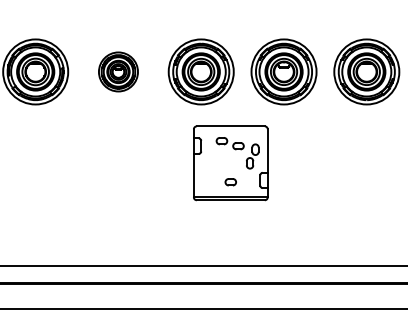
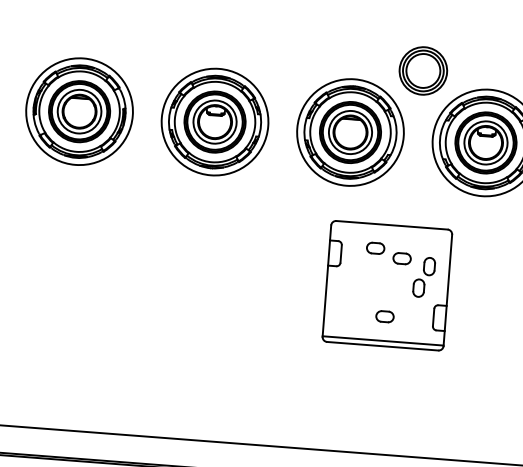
part: (242, 30) -> (423, 69), added
part: (118, 71) -> (215, 121), size x1.67

